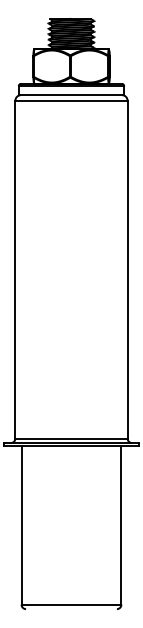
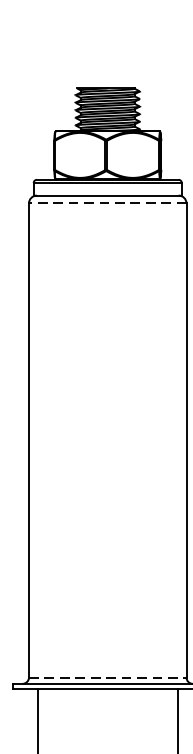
line: (71, 100) -> (107, 203), solid -> dashed
line: (71, 438) -> (107, 677), solid -> dashed

